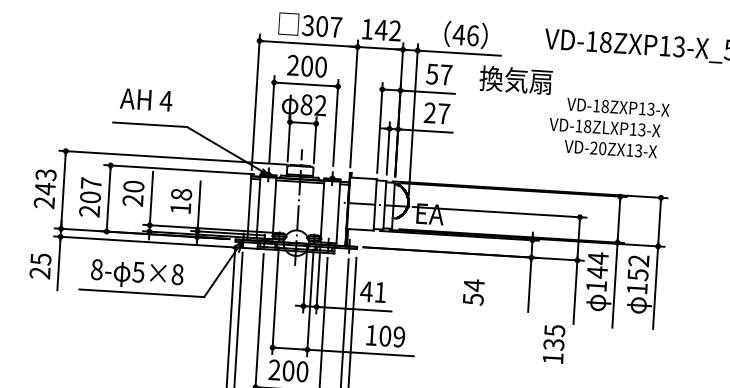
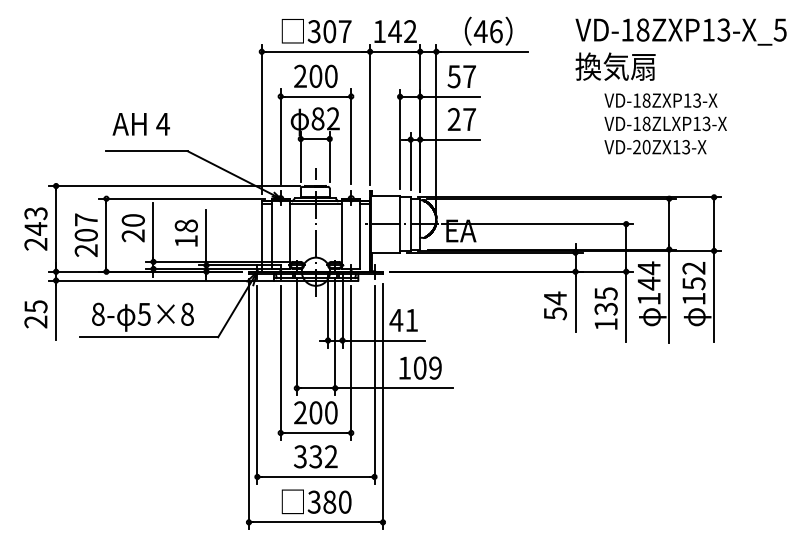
text: (515, 80) -> (615, 66), moved
text: (604, 127) -> (665, 123), moved
text: (473, 291) -> (555, 305), moved
text: (553, 344) -> (605, 308), moved

